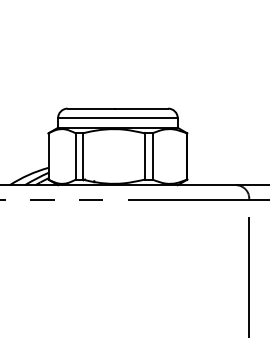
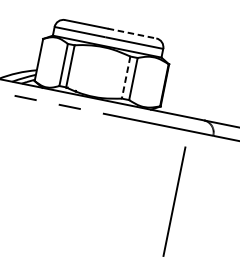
line: (141, 108) -> (132, 33), solid -> dashed
line: (144, 156) -> (126, 77), solid -> dashed
line: (248, 277) -> (173, 201), moved

